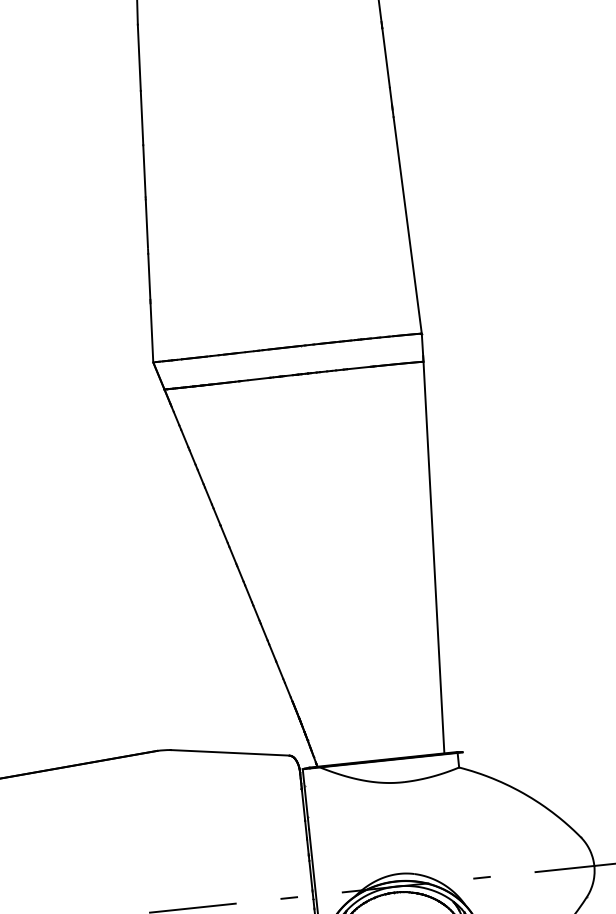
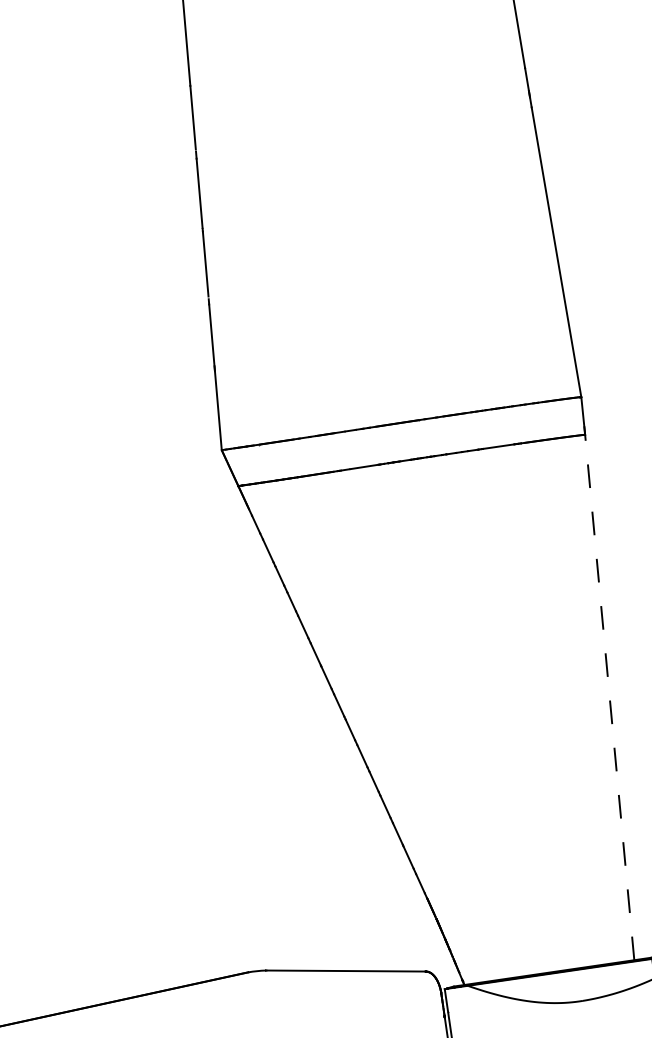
line: (433, 557) -> (609, 697), solid -> dashed

